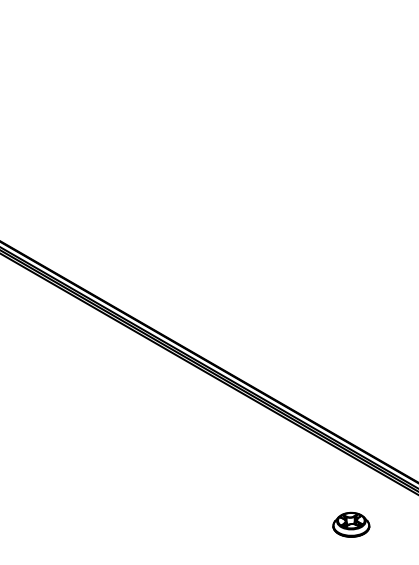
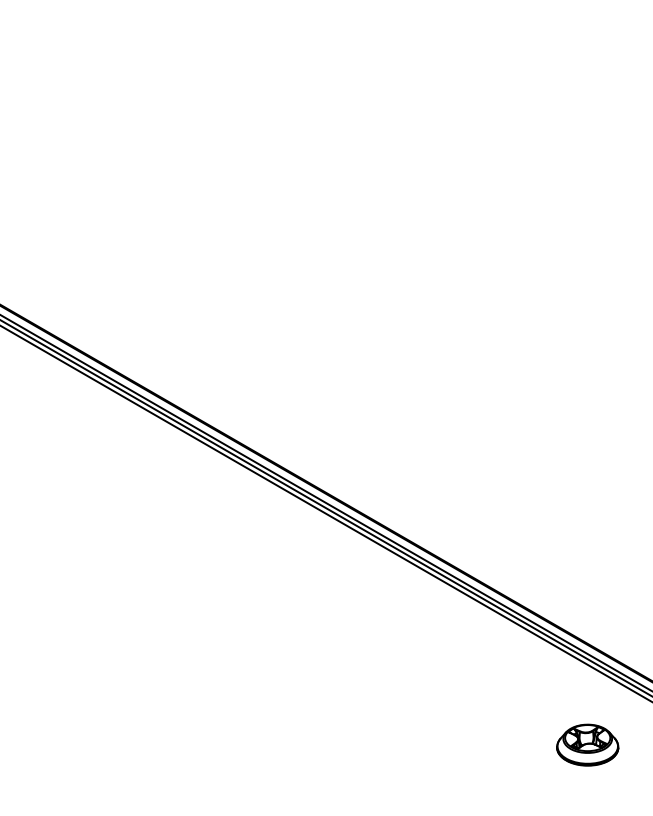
part: (351, 524) -> (588, 744), moved

